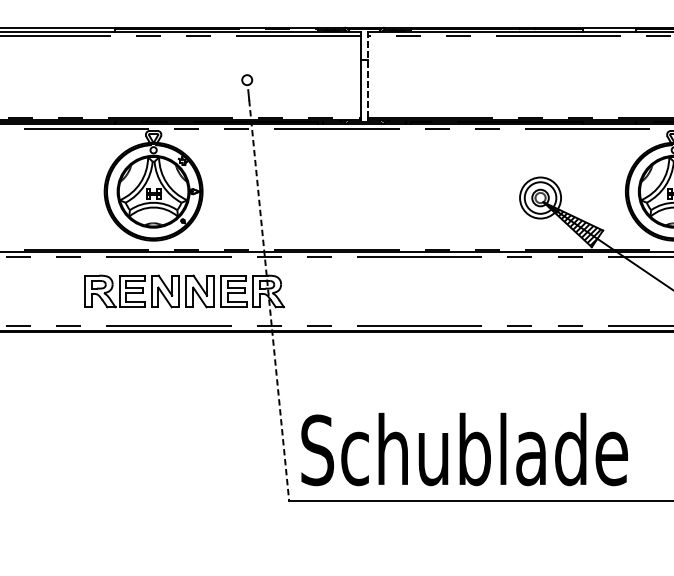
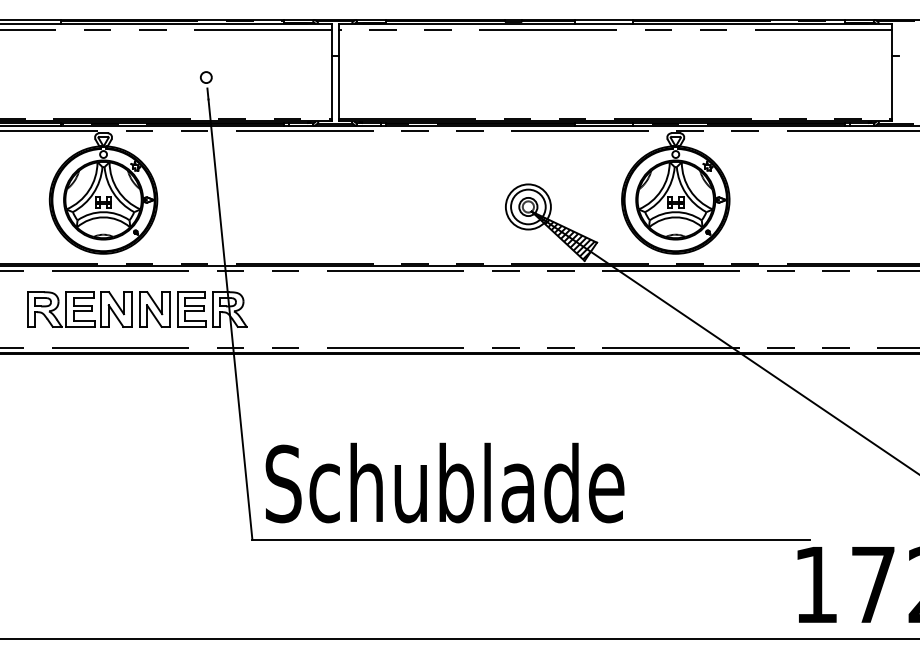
line: (367, 77) -> (338, 74), dashed -> solid
line: (269, 301) -> (230, 320), dashed -> solid

